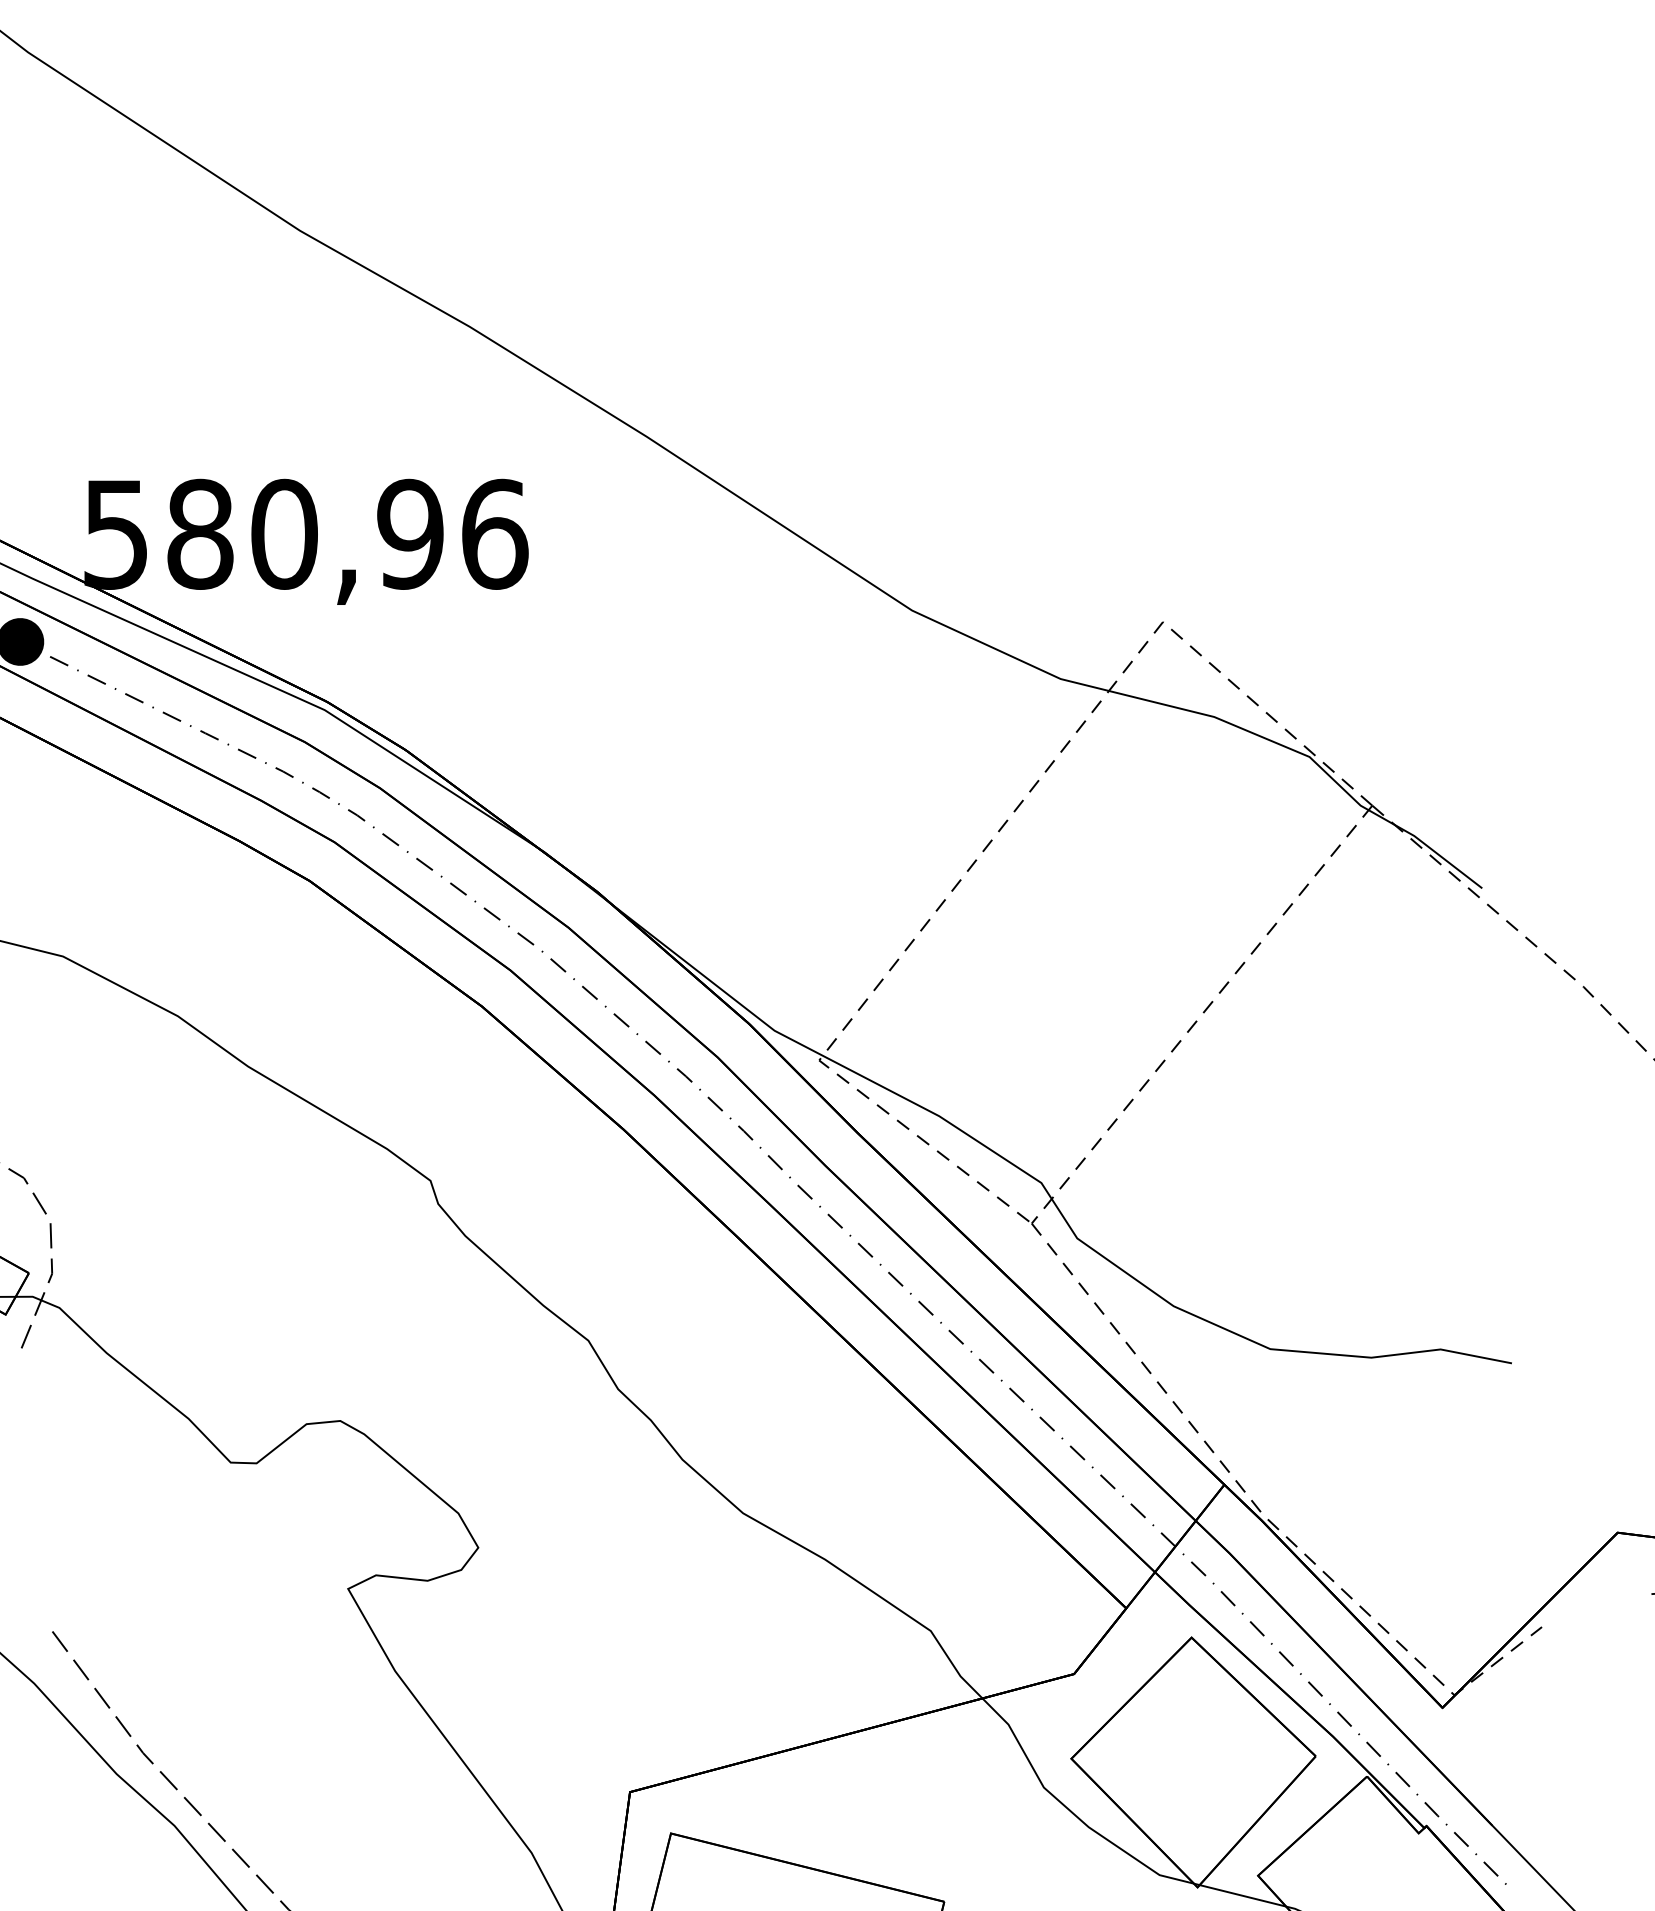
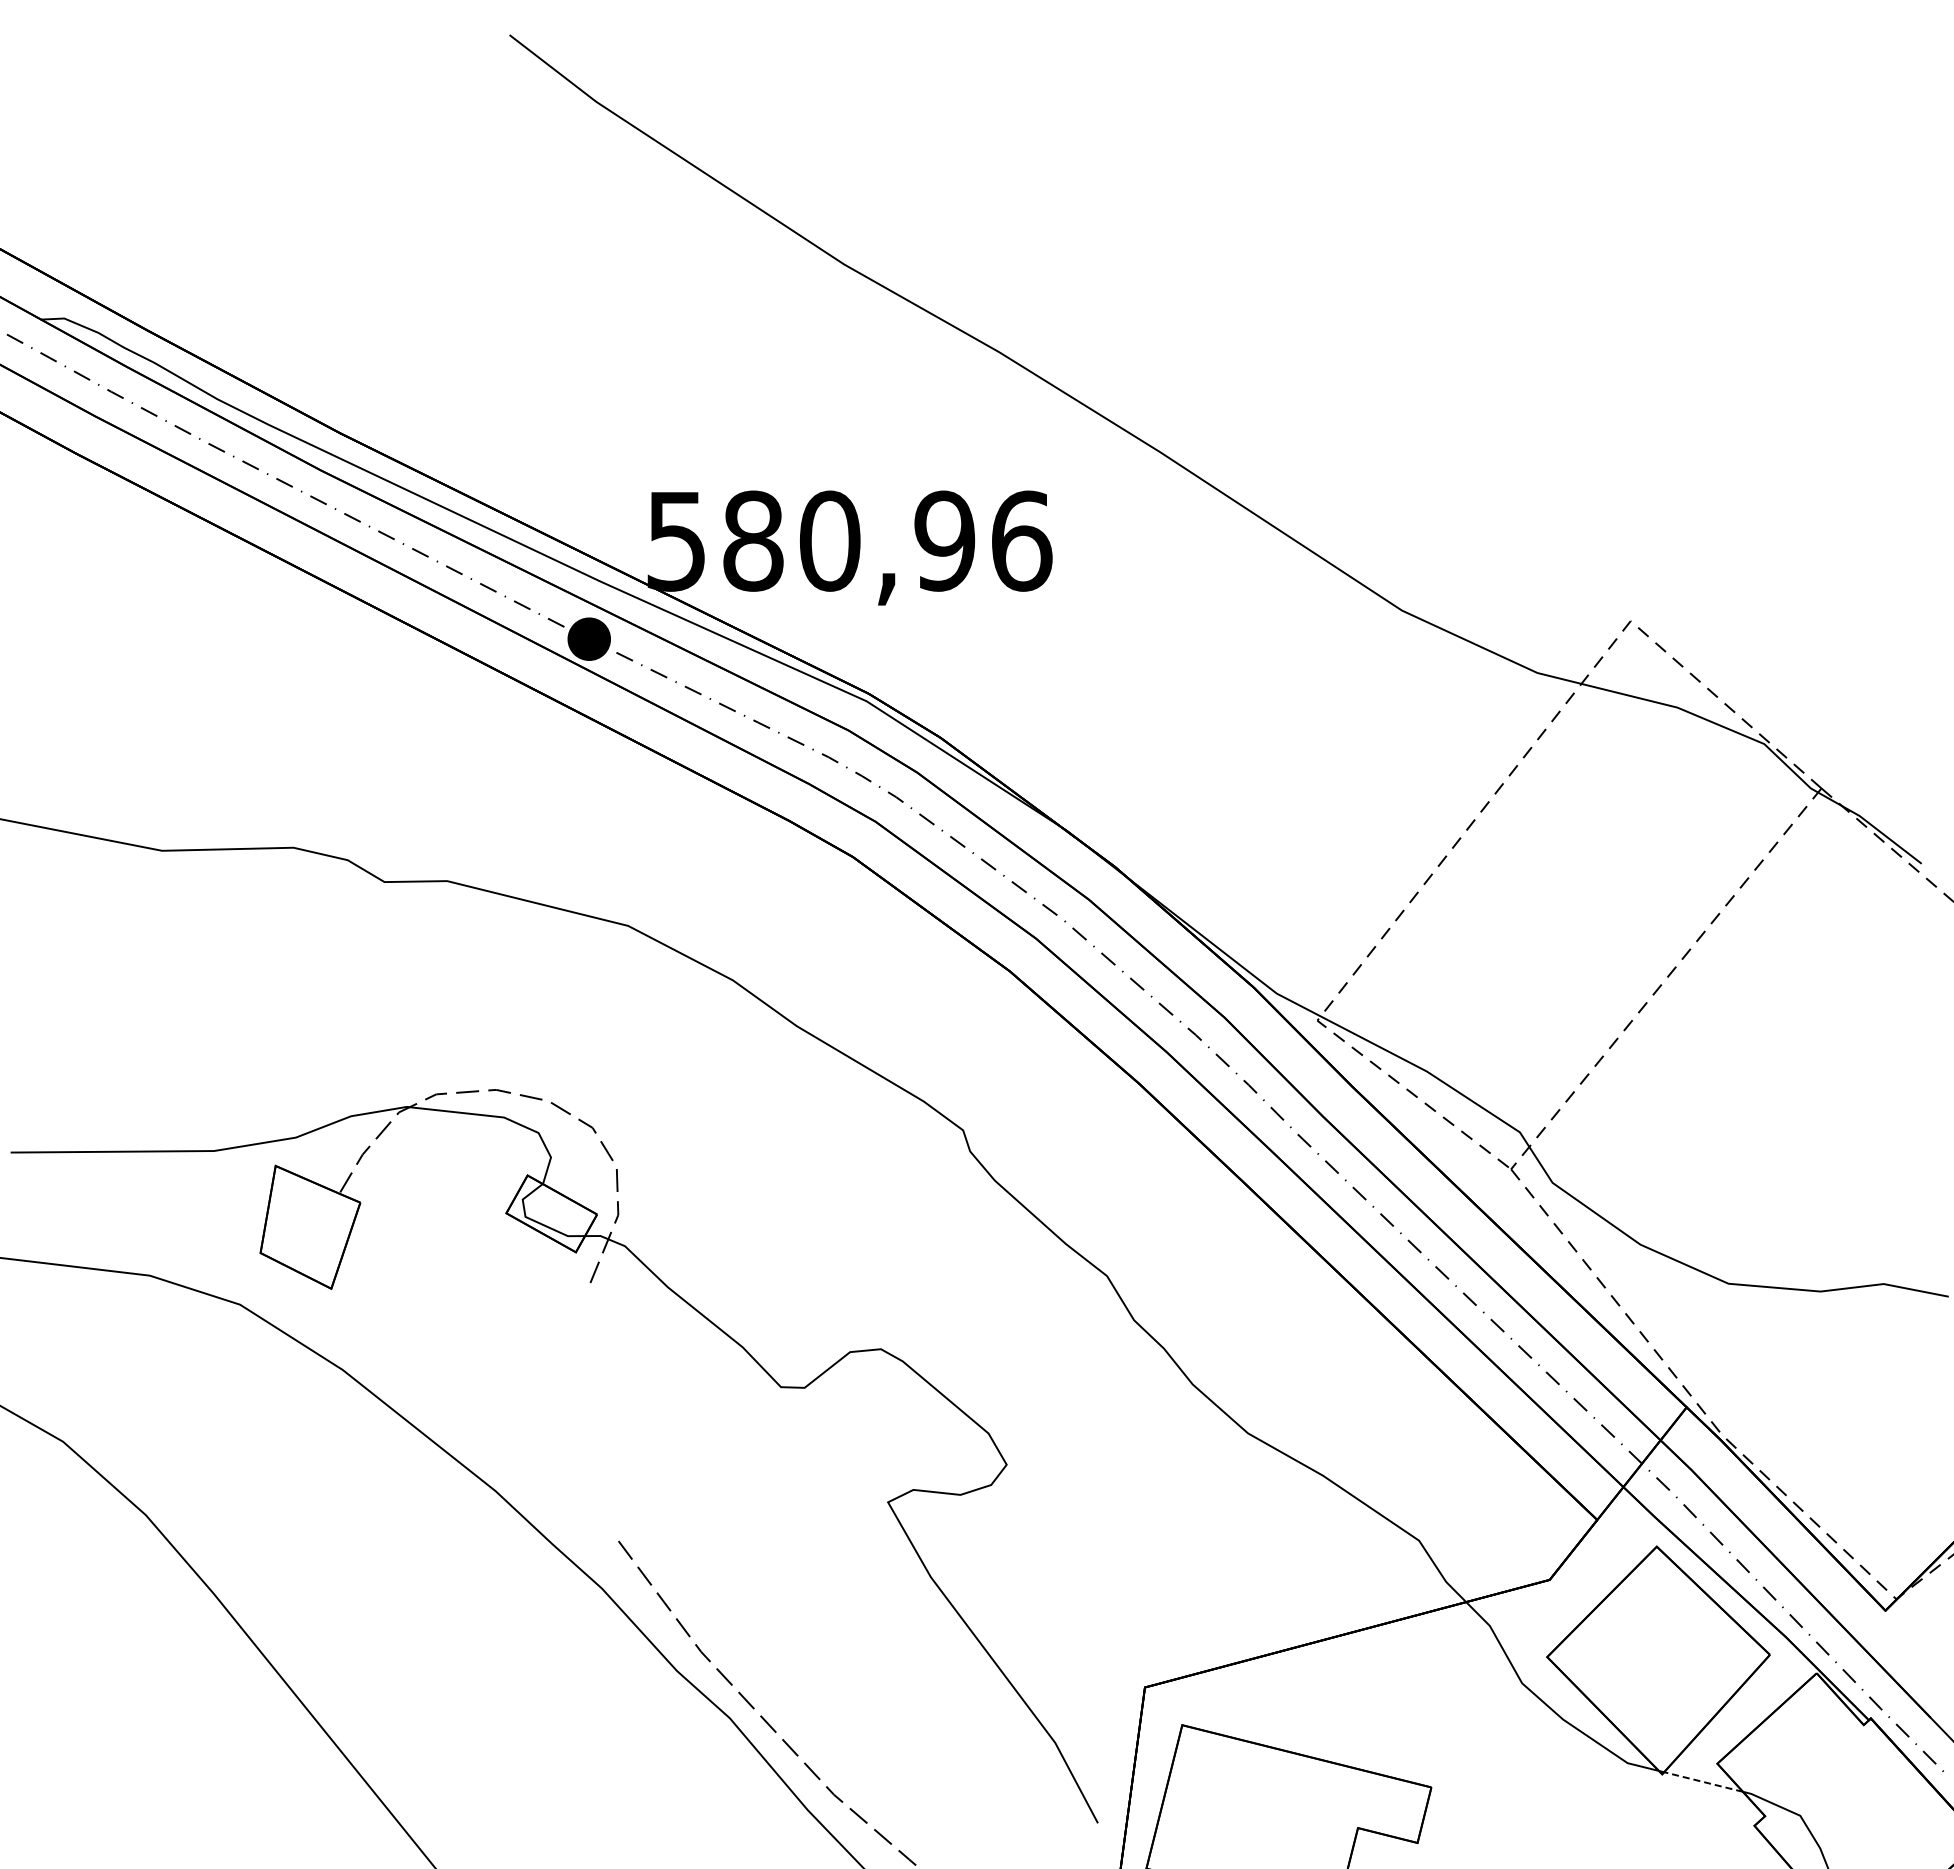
line: (1242, 1896) -> (1703, 1782), solid -> dashed

